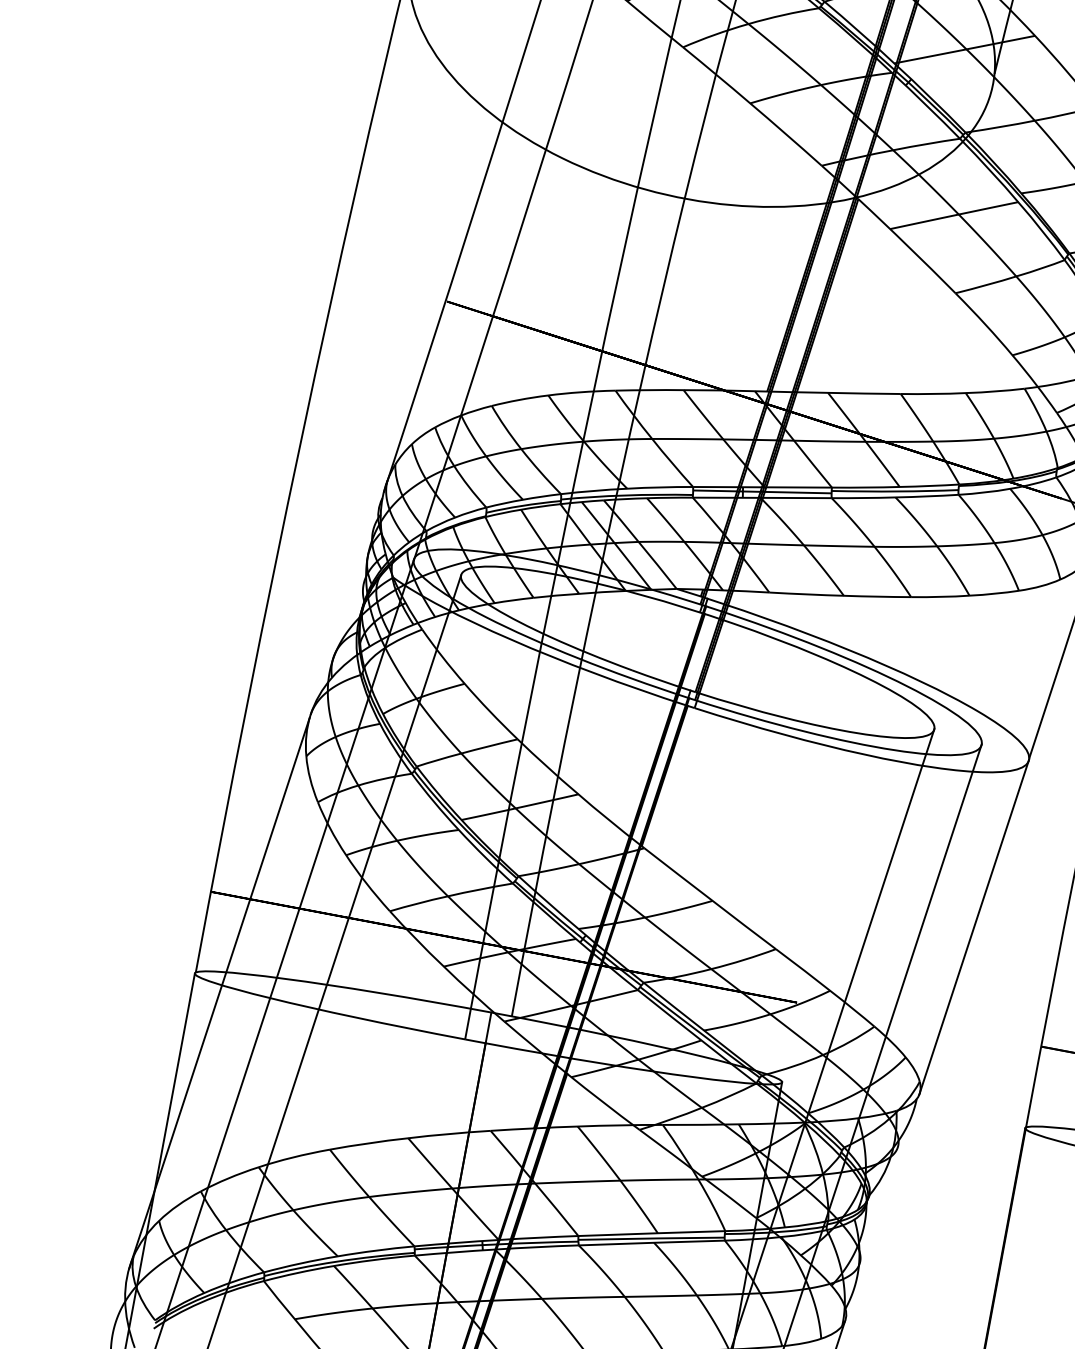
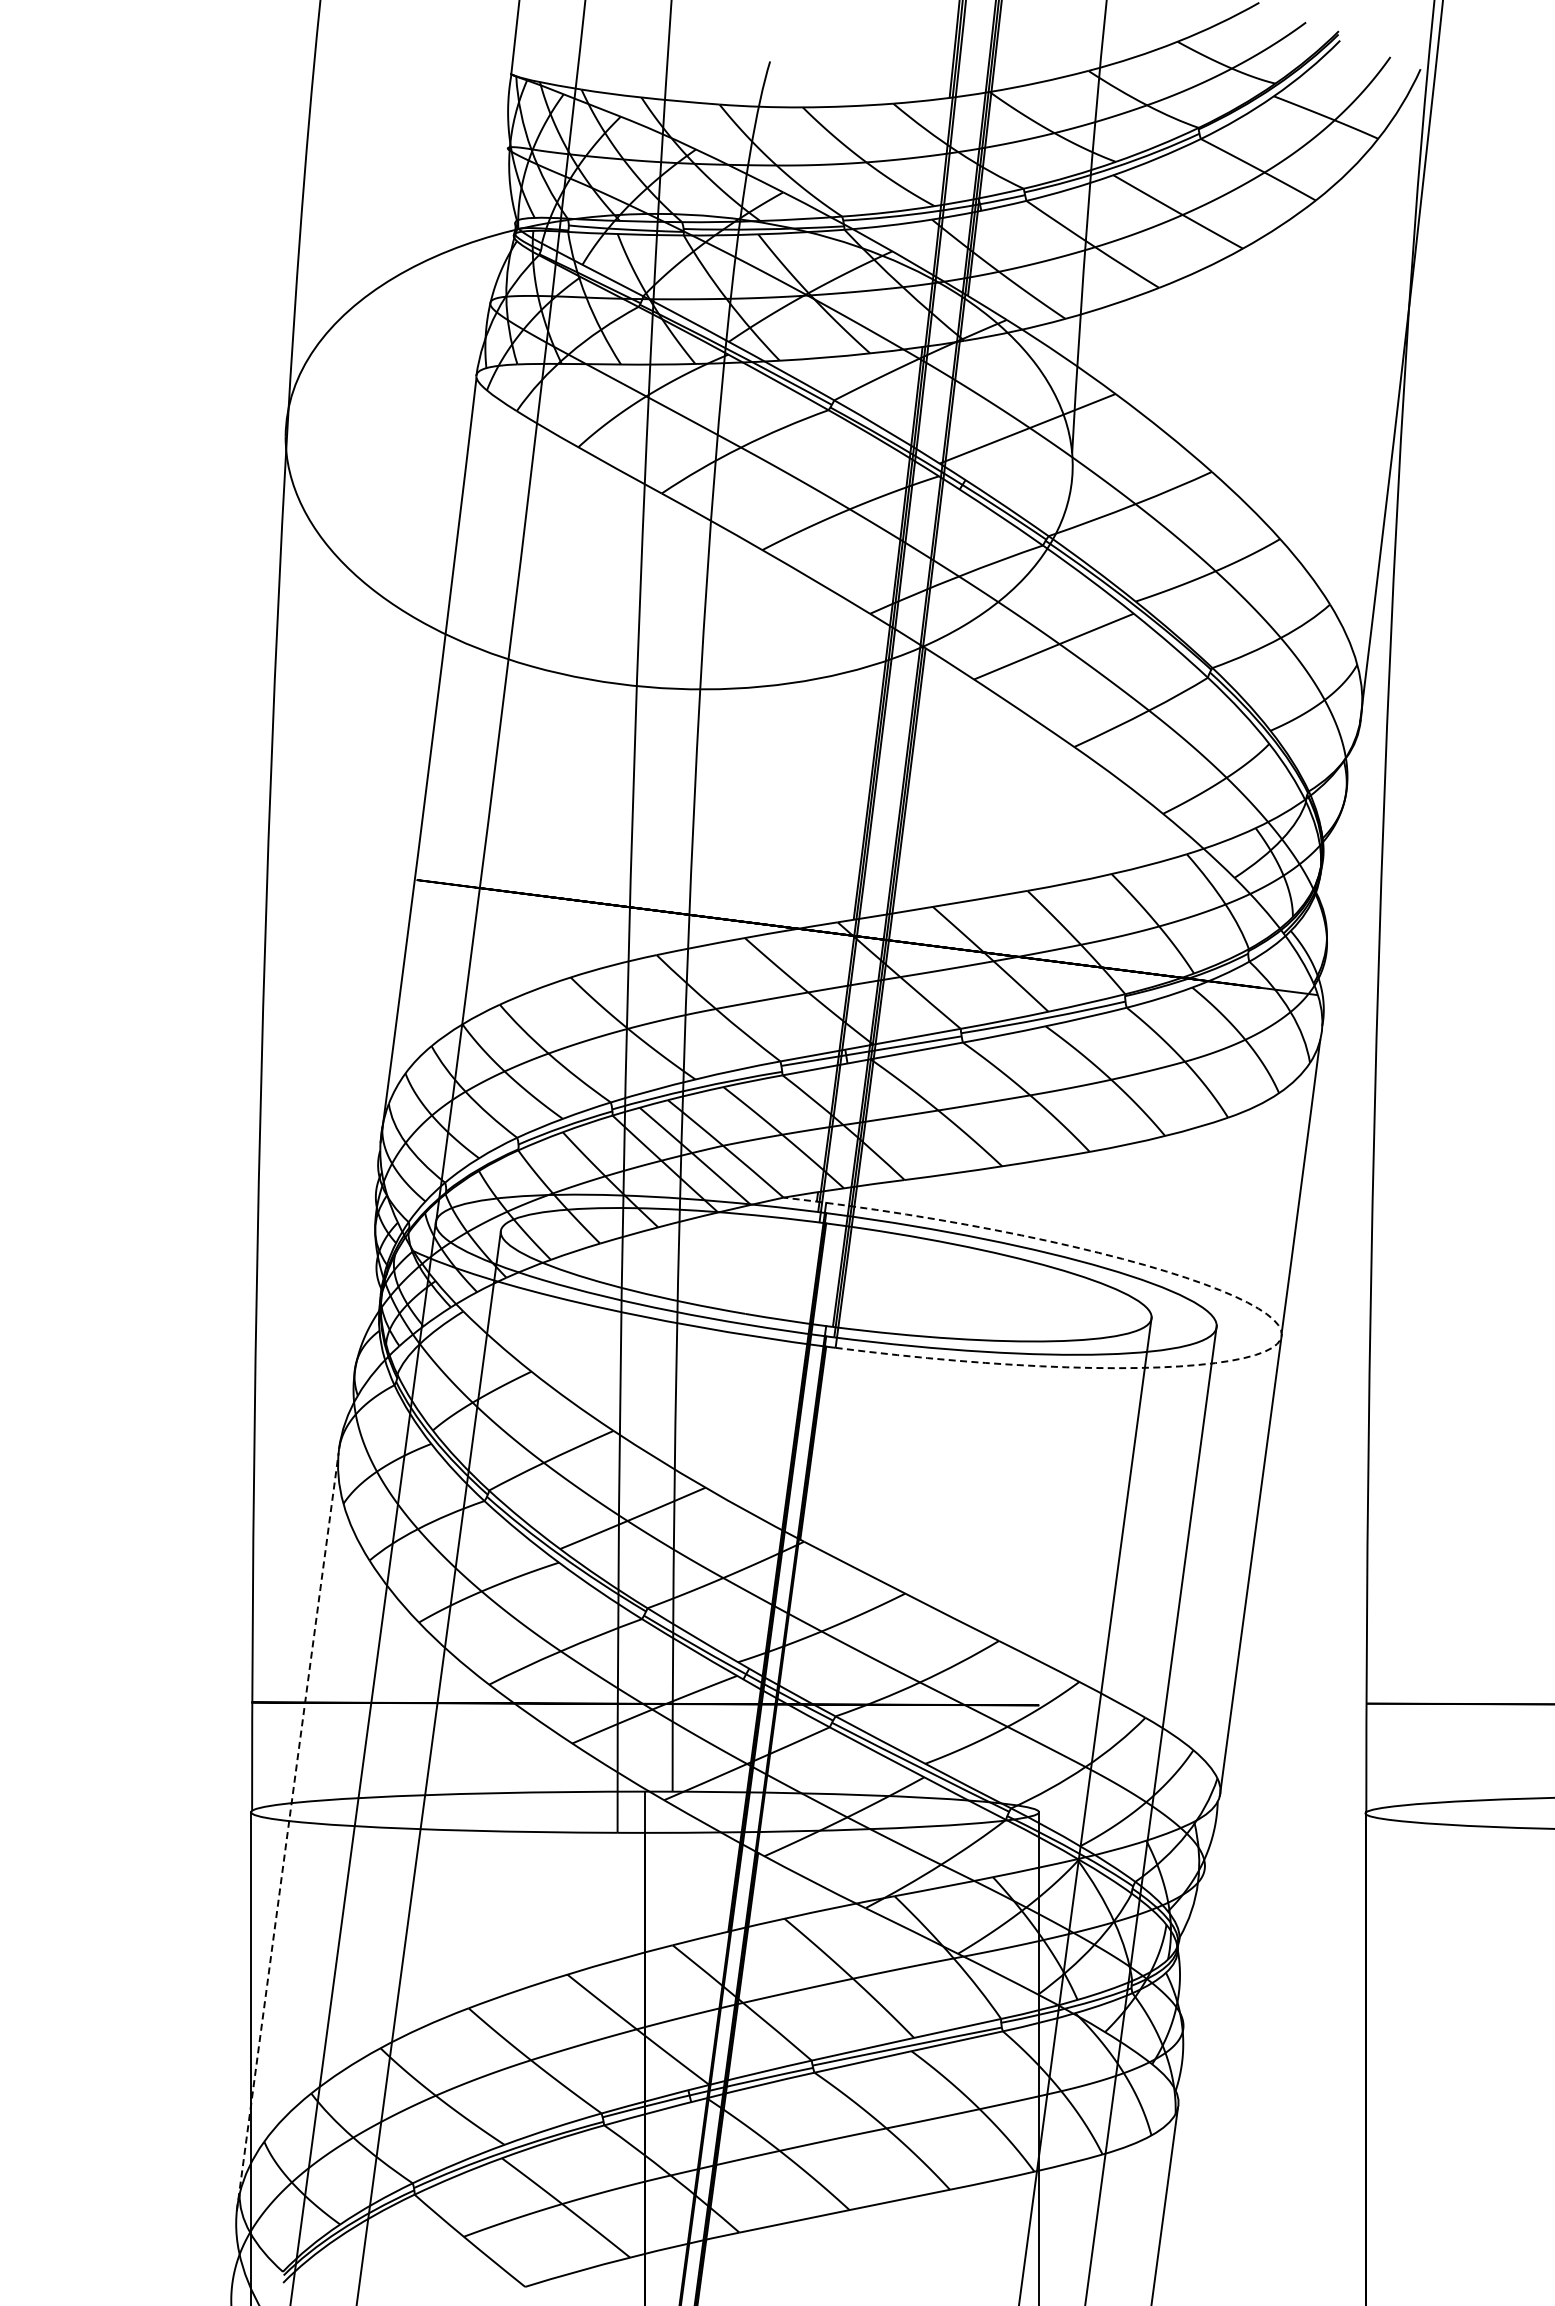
arc: (1022, 743) -> (1269, 1315), solid -> dashed
line: (219, 992) -> (287, 1831), solid -> dashed

